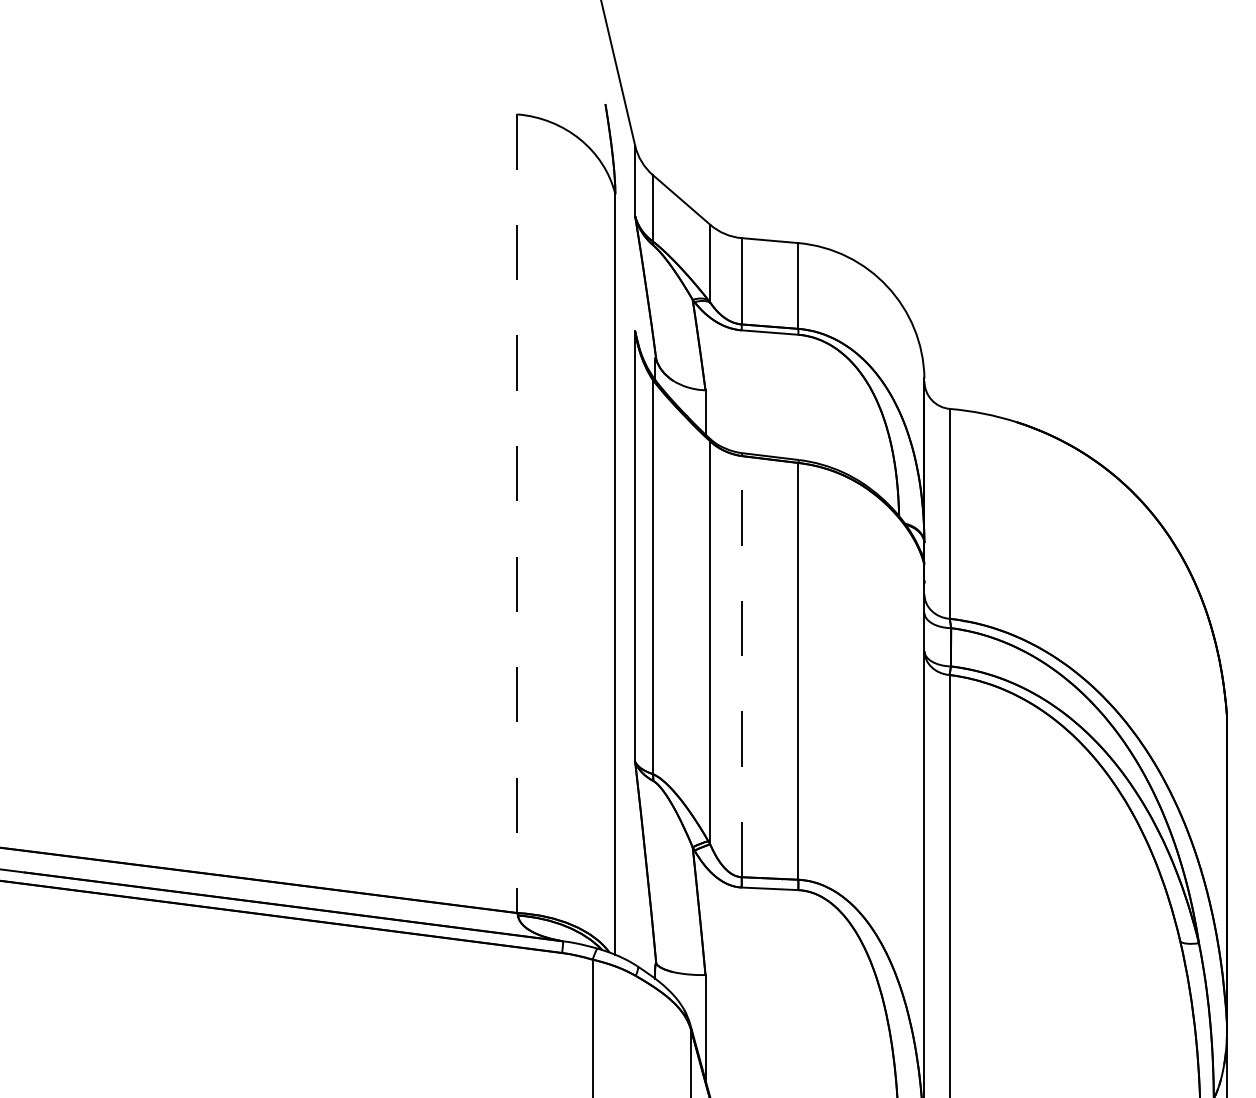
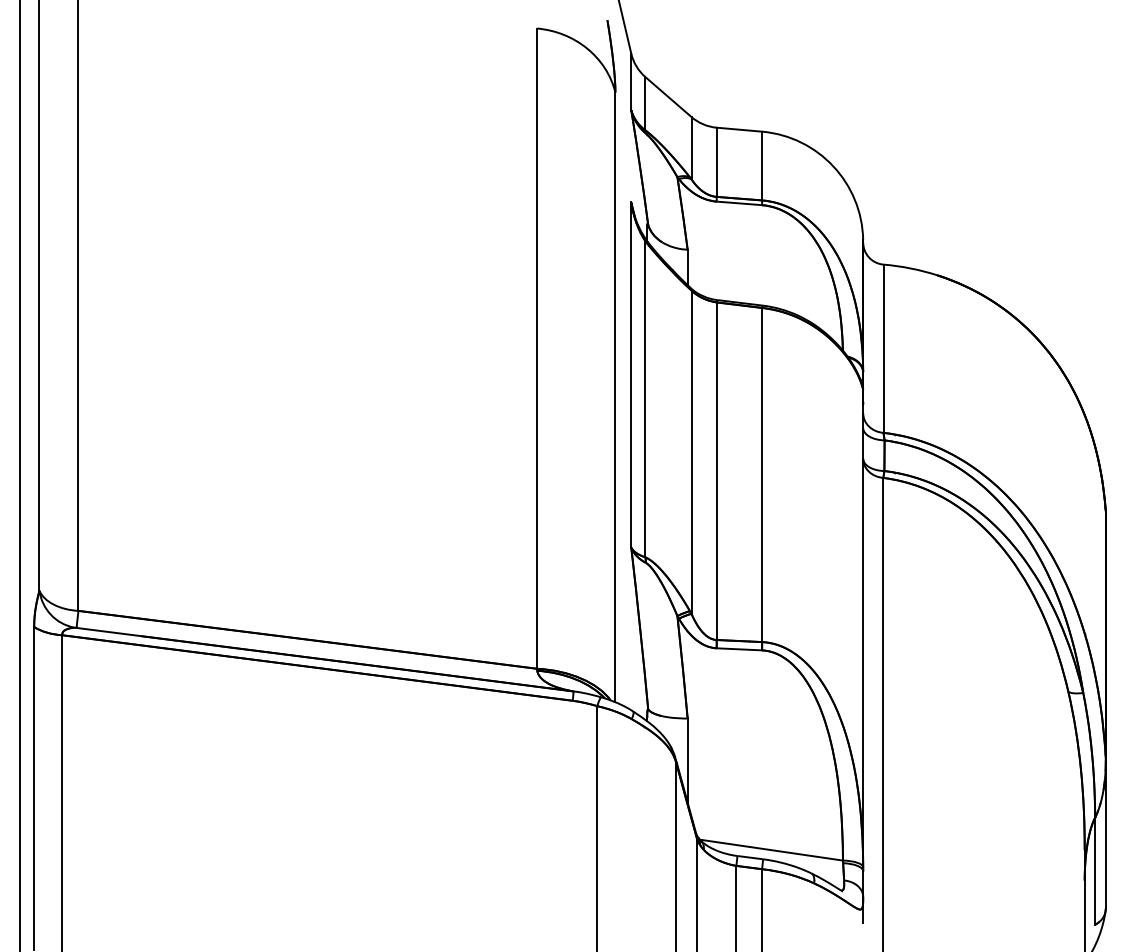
line: (516, 514) -> (536, 349), dashed -> solid
line: (741, 666) -> (716, 471), dashed -> solid

